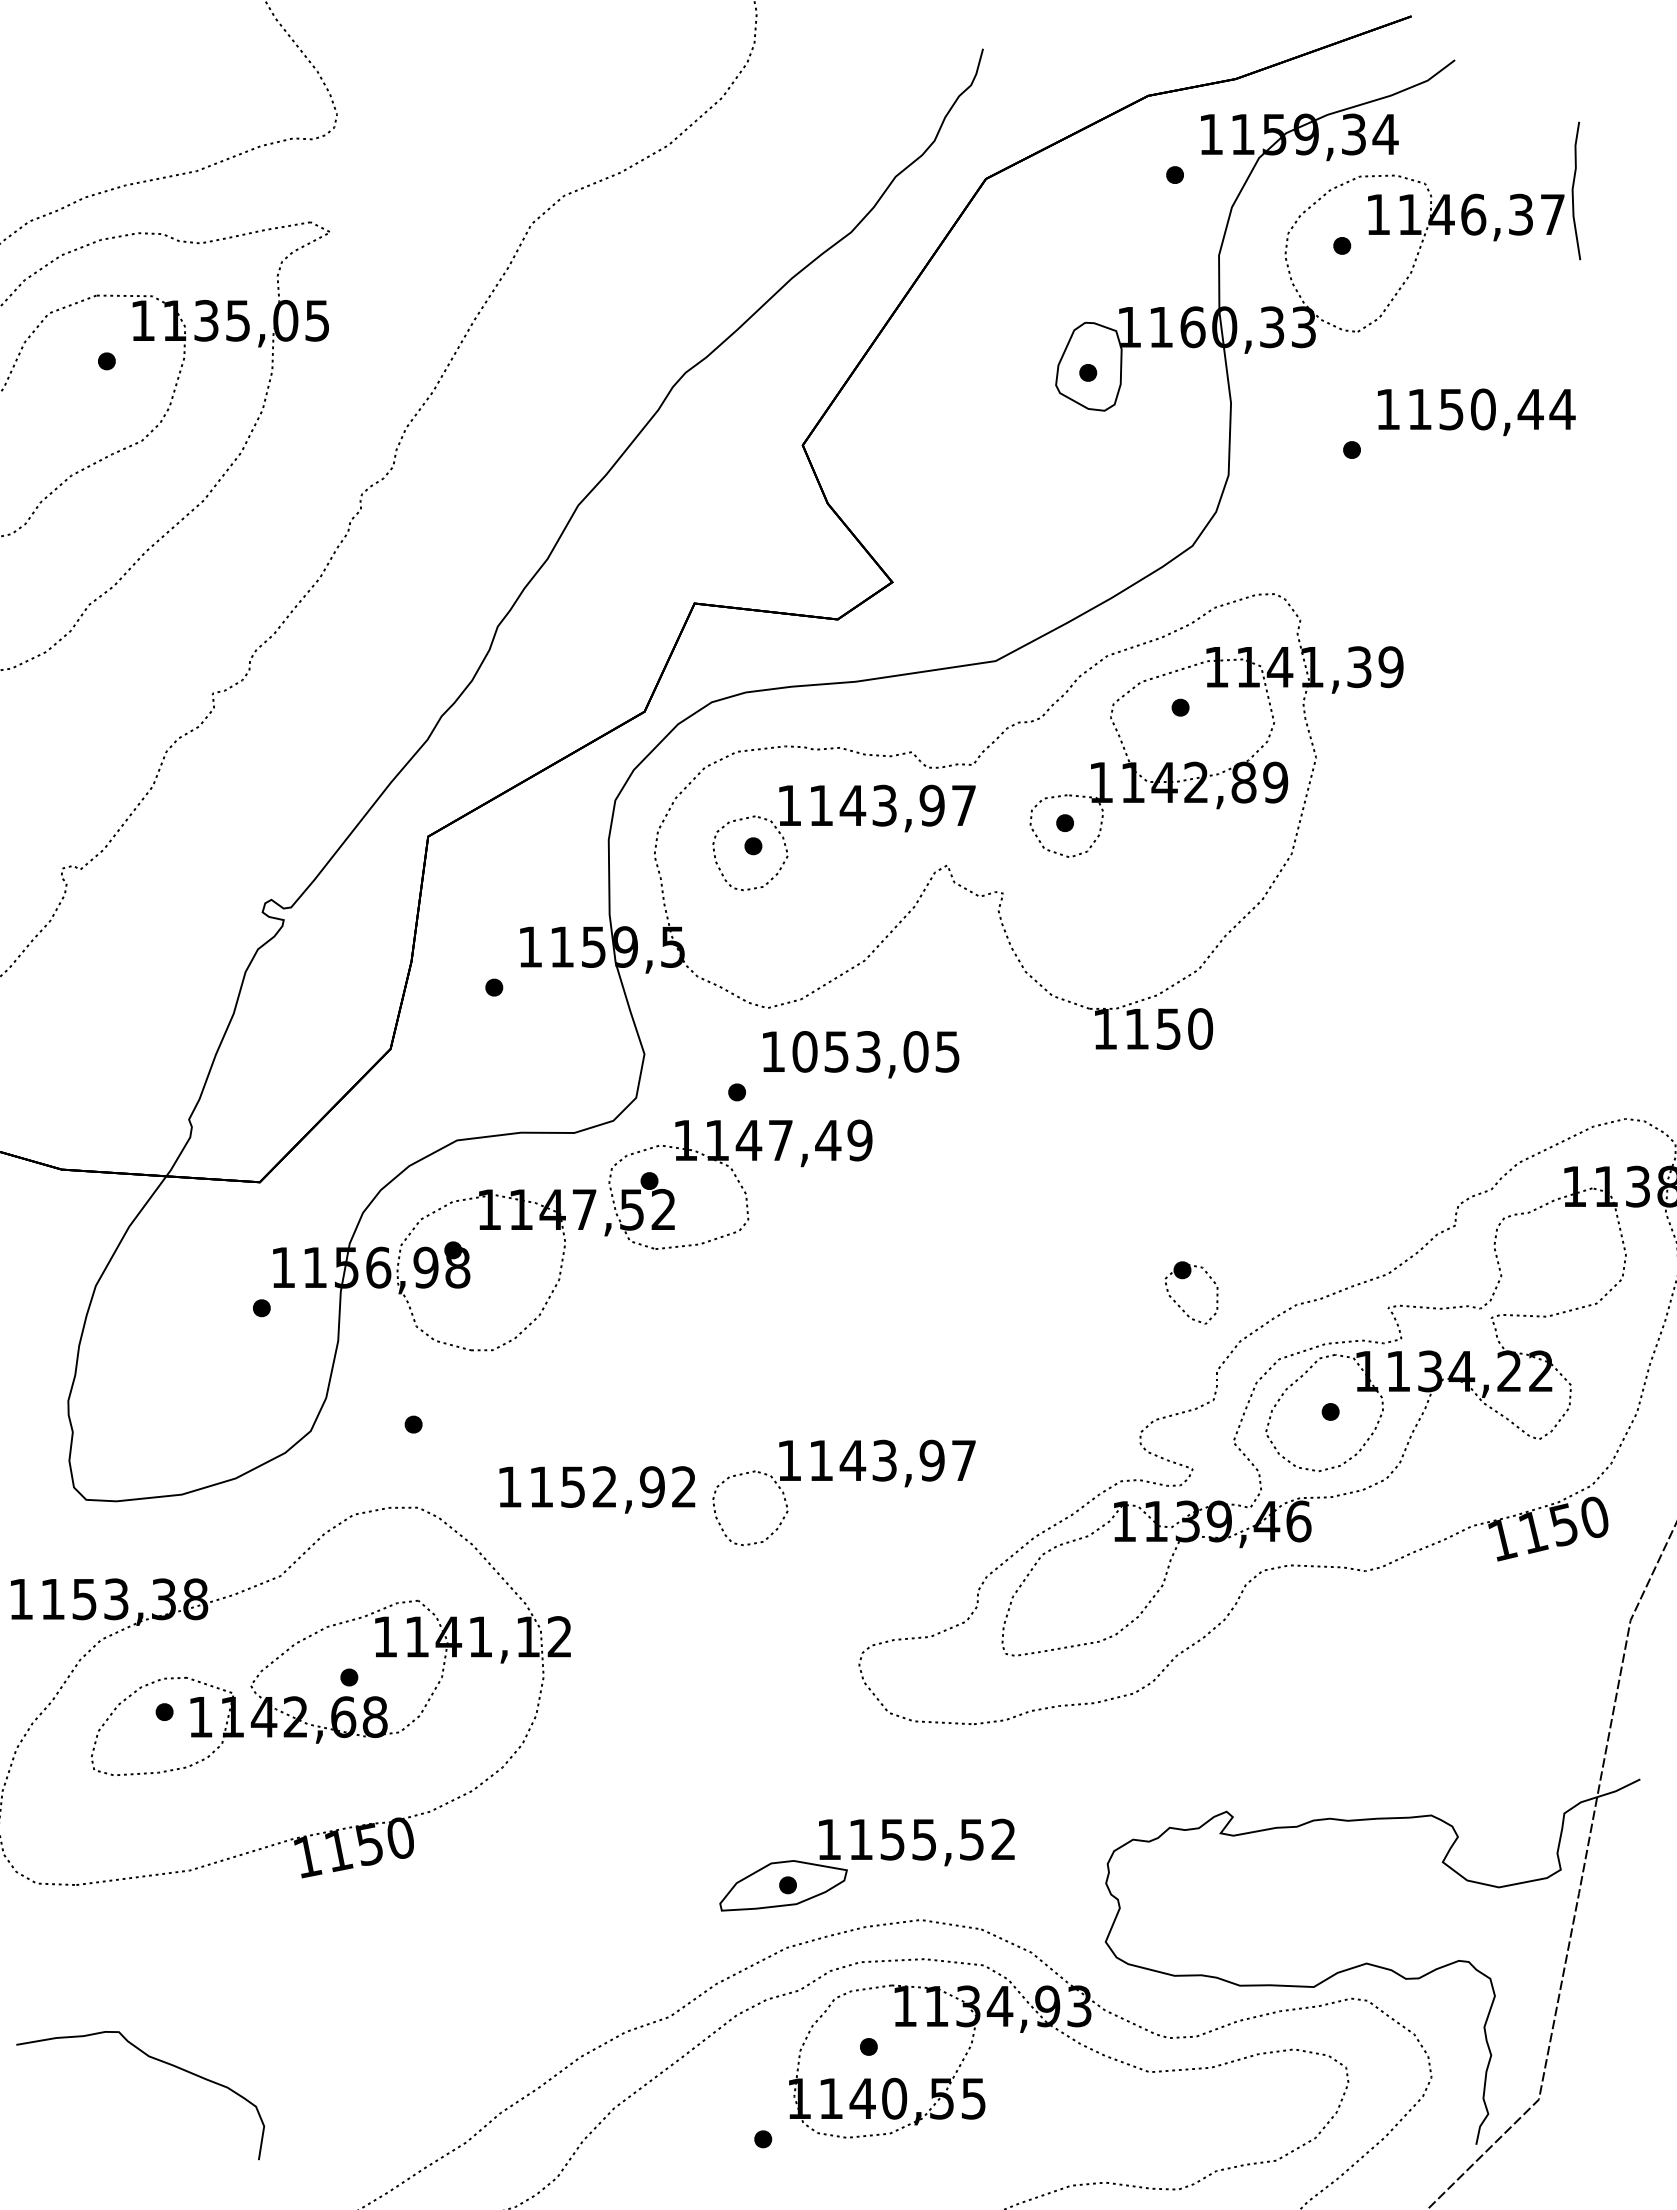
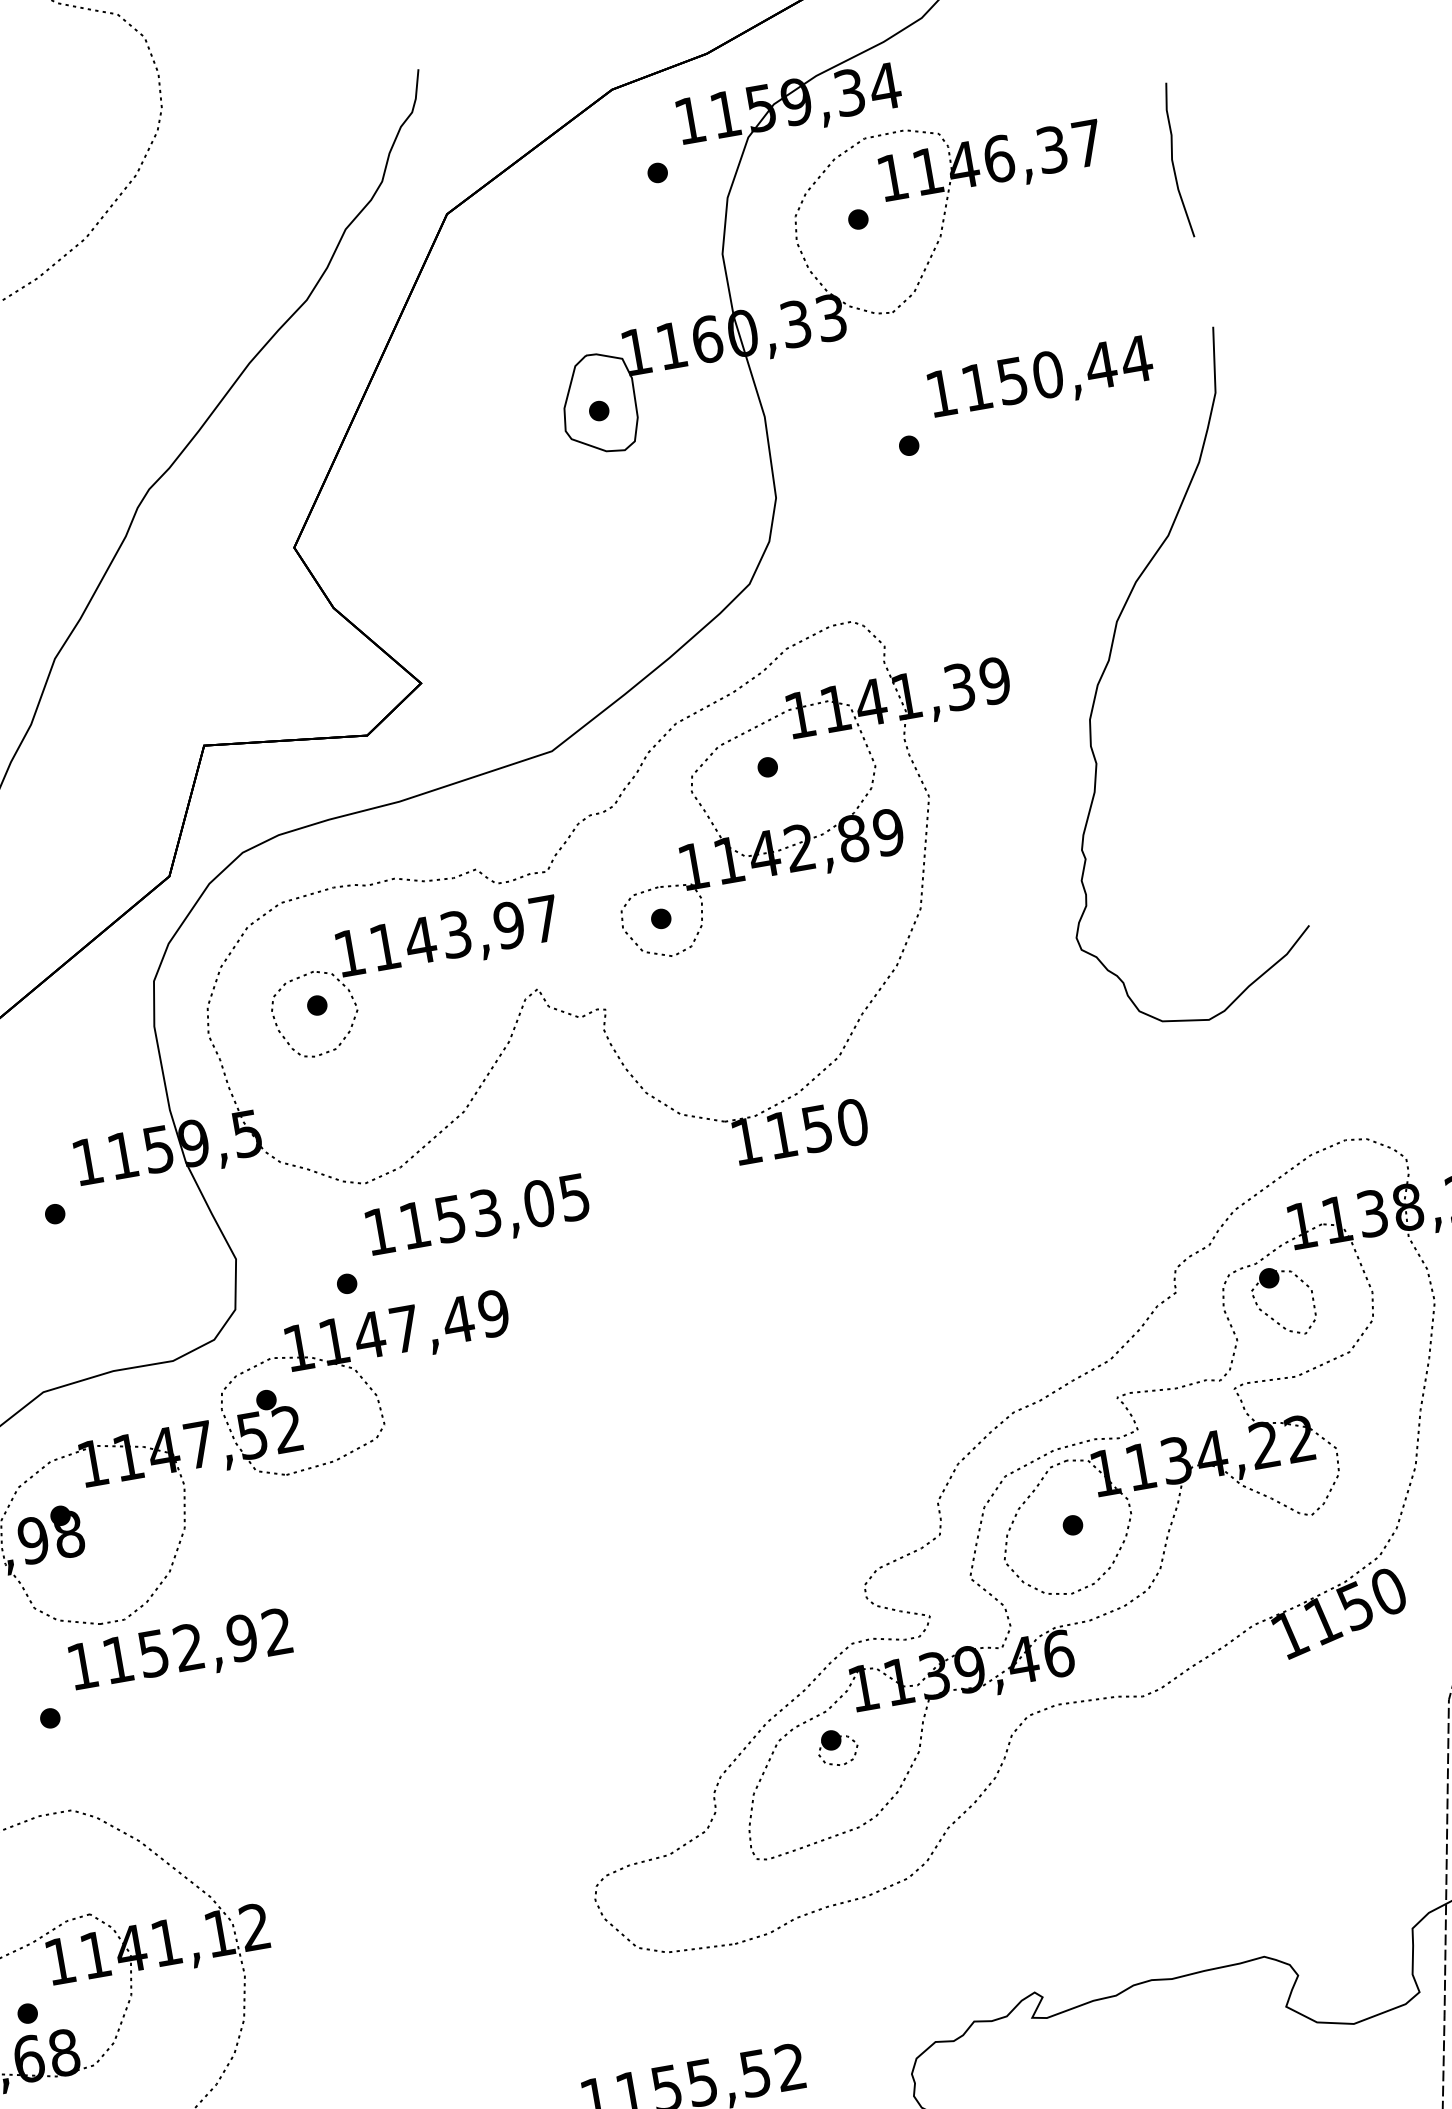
curve: (1573, 190) -> (1173, 160), moved
curve: (1492, 669) -> (1109, 663), added
text: (804, 1051) -> (414, 1225), 1053,05 -> 1153,05
part: (1186, 1278) -> (1275, 1286), moved
part: (832, 1480) -> (529, 1699), removed
text: (597, 1489) -> (181, 1651), moved
part: (1092, 1569) -> (837, 1747), added

